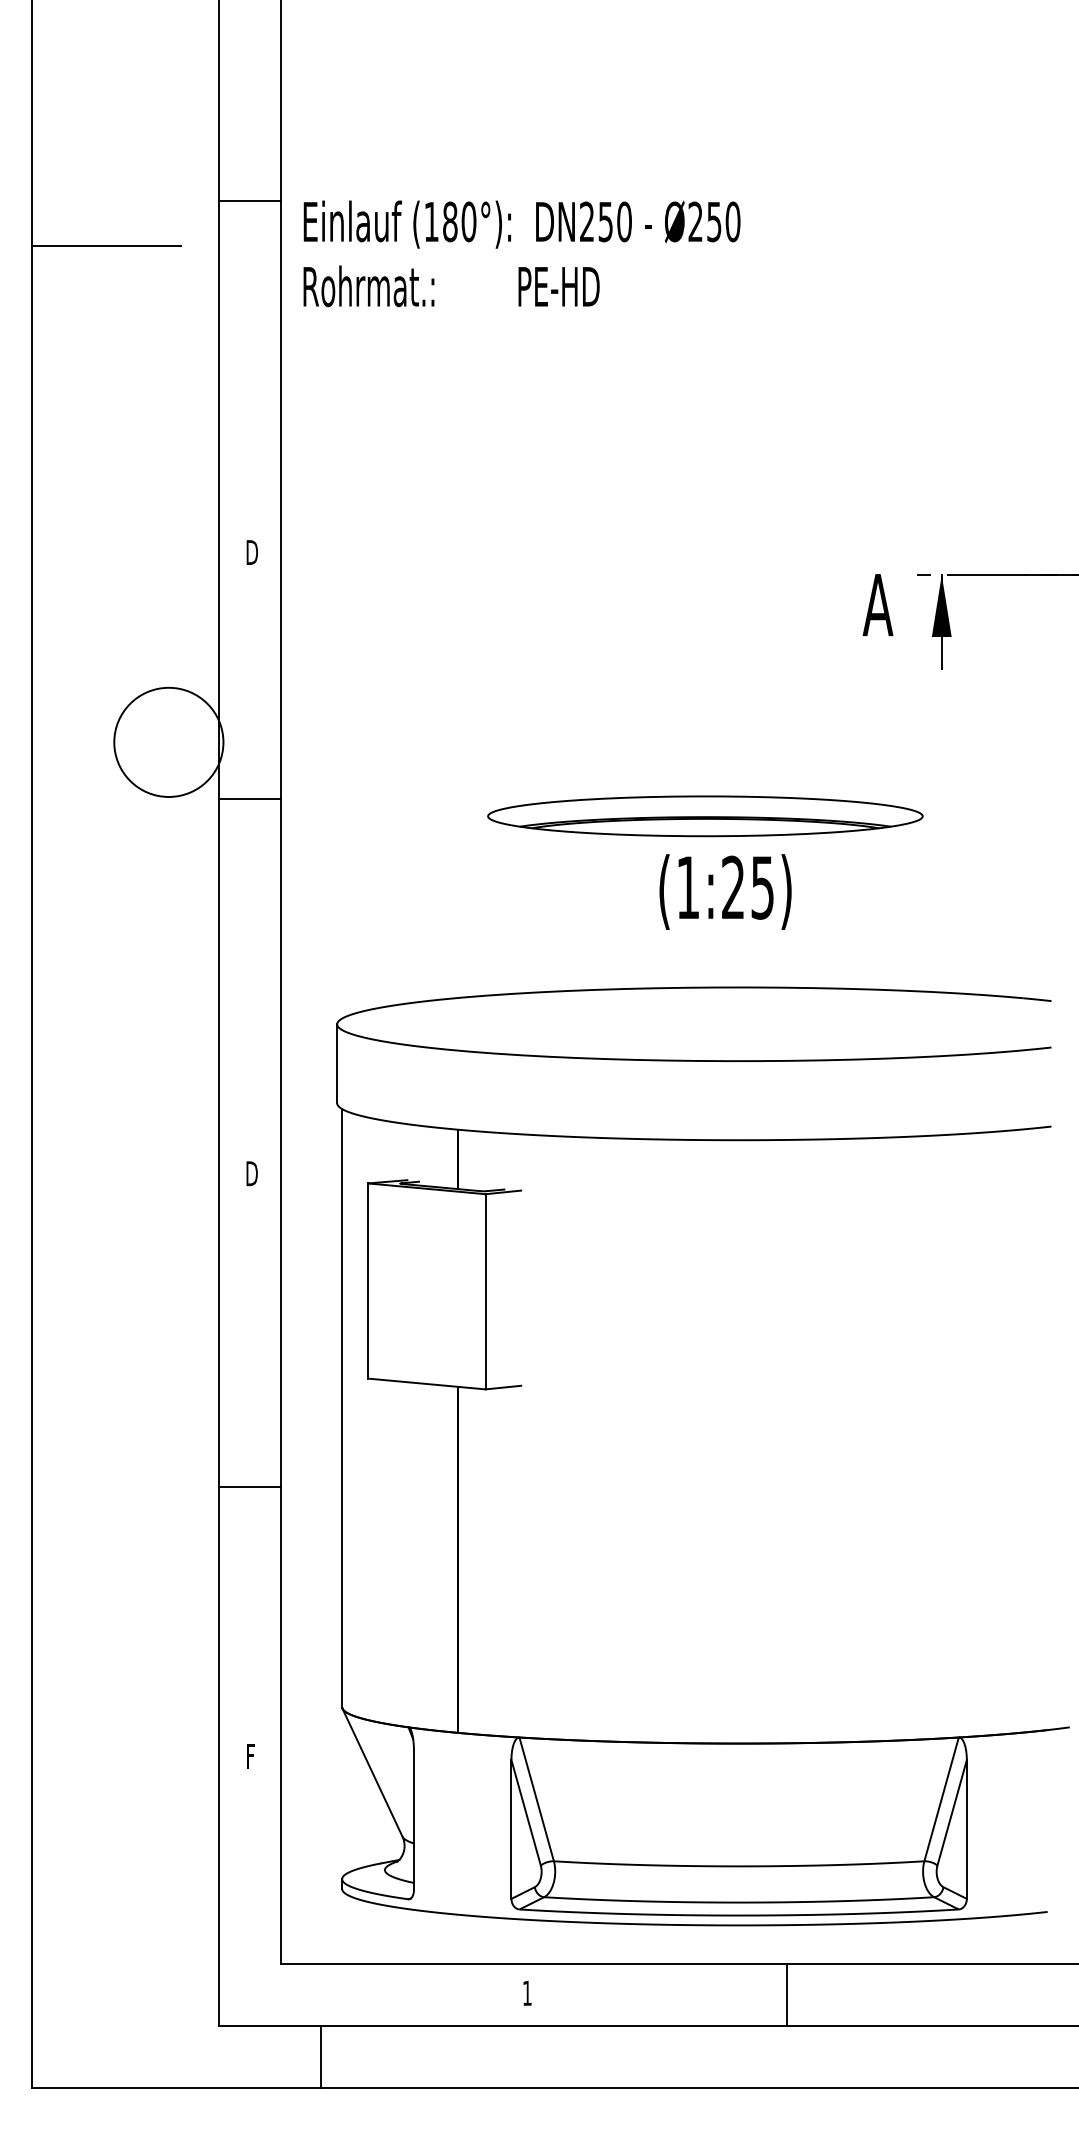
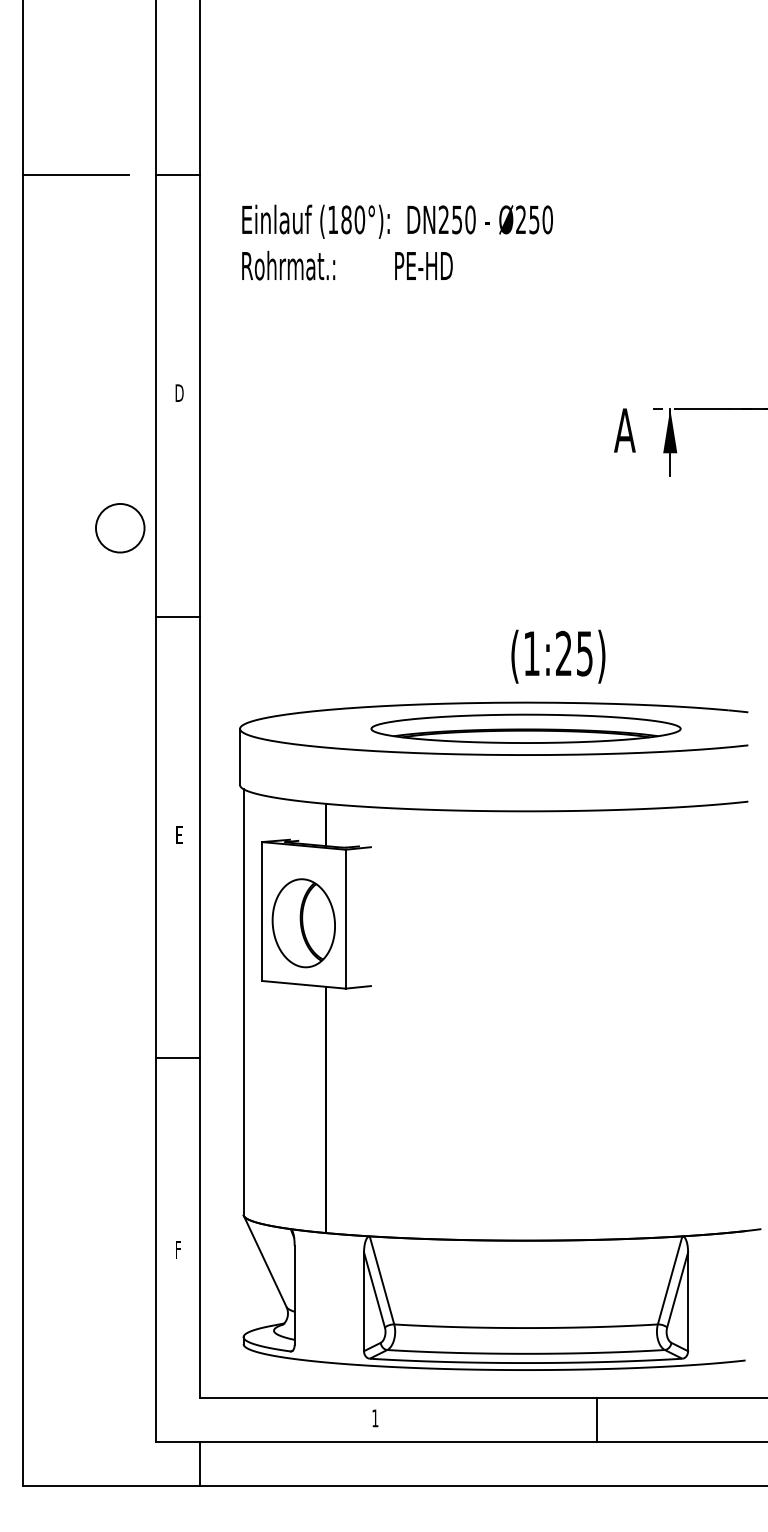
line: (249, 201) -> (177, 175), moved
text: (521, 253) -> (397, 242), moved
circle: (167, 741) -> (119, 527), size x0.62
line: (249, 798) -> (177, 616), moved
part: (704, 815) -> (525, 728), moved
text: (725, 891) -> (558, 656), moved
text: (252, 1172) -> (179, 834), D -> E
part: (426, 1297) -> (303, 923), added
line: (786, 1994) -> (596, 1419), moved
line: (320, 2056) -> (199, 1463), moved

